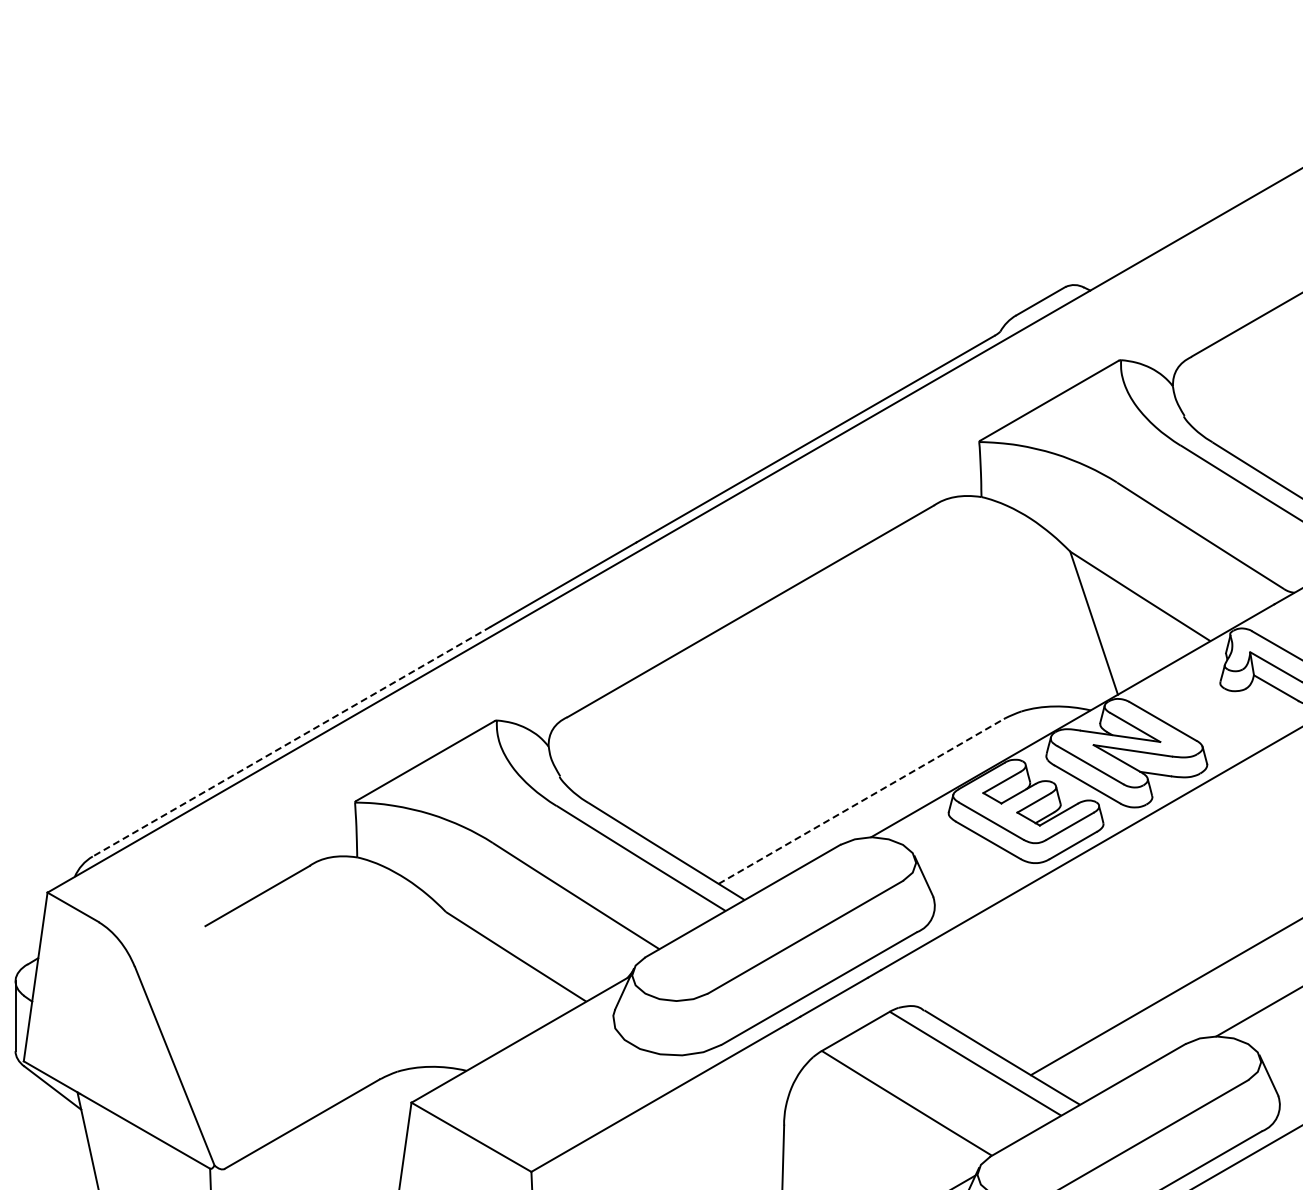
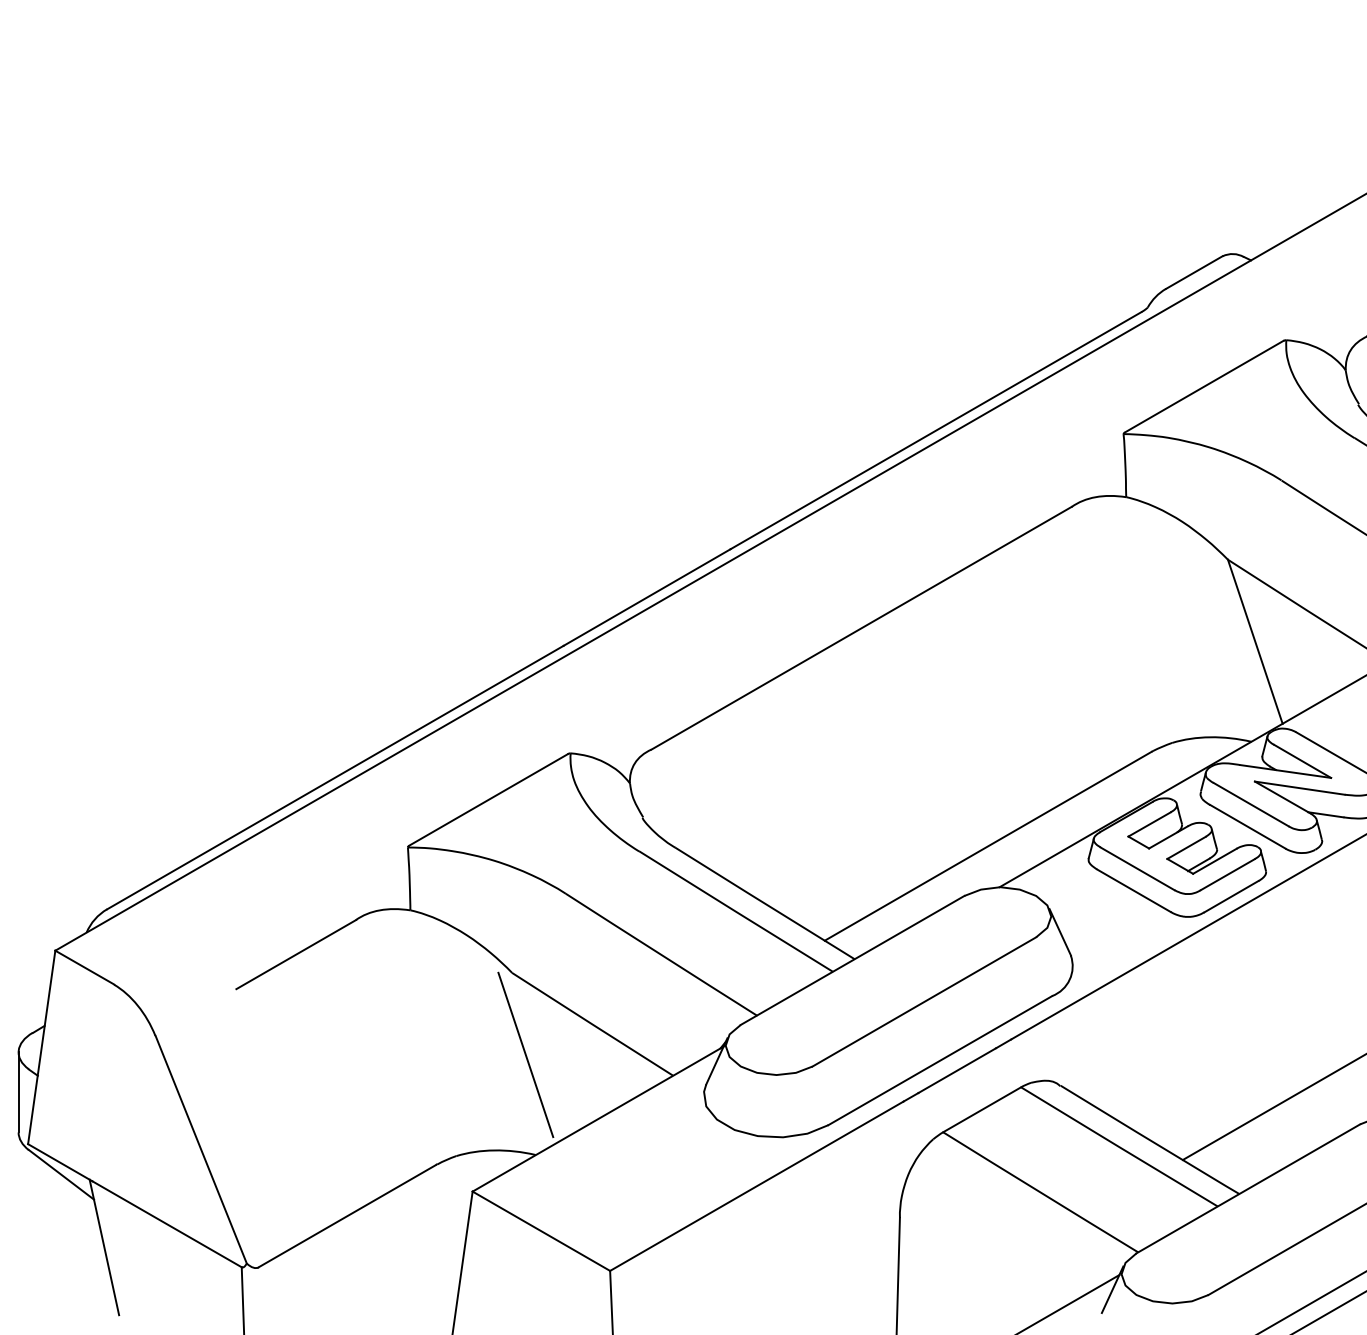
line: (291, 741) -> (335, 777), dashed -> solid
line: (861, 801) -> (988, 846), dashed -> solid
line: (457, 983) -> (525, 1054), added

